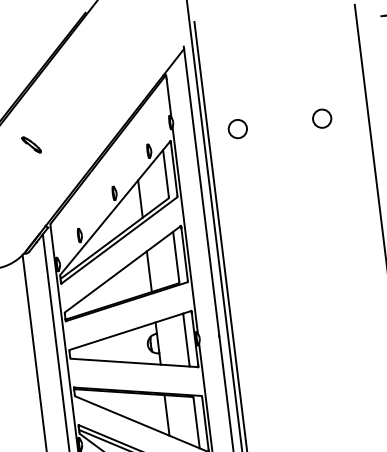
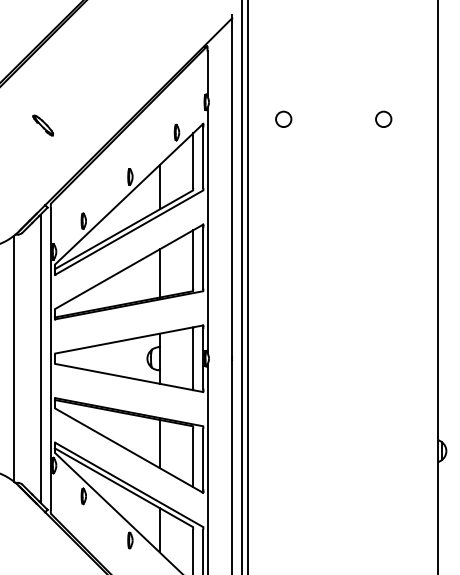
circle: (321, 117) -> (383, 118), size x0.71
circle: (237, 128) -> (283, 118), size x0.71
part: (30, 145) -> (42, 125), moved

